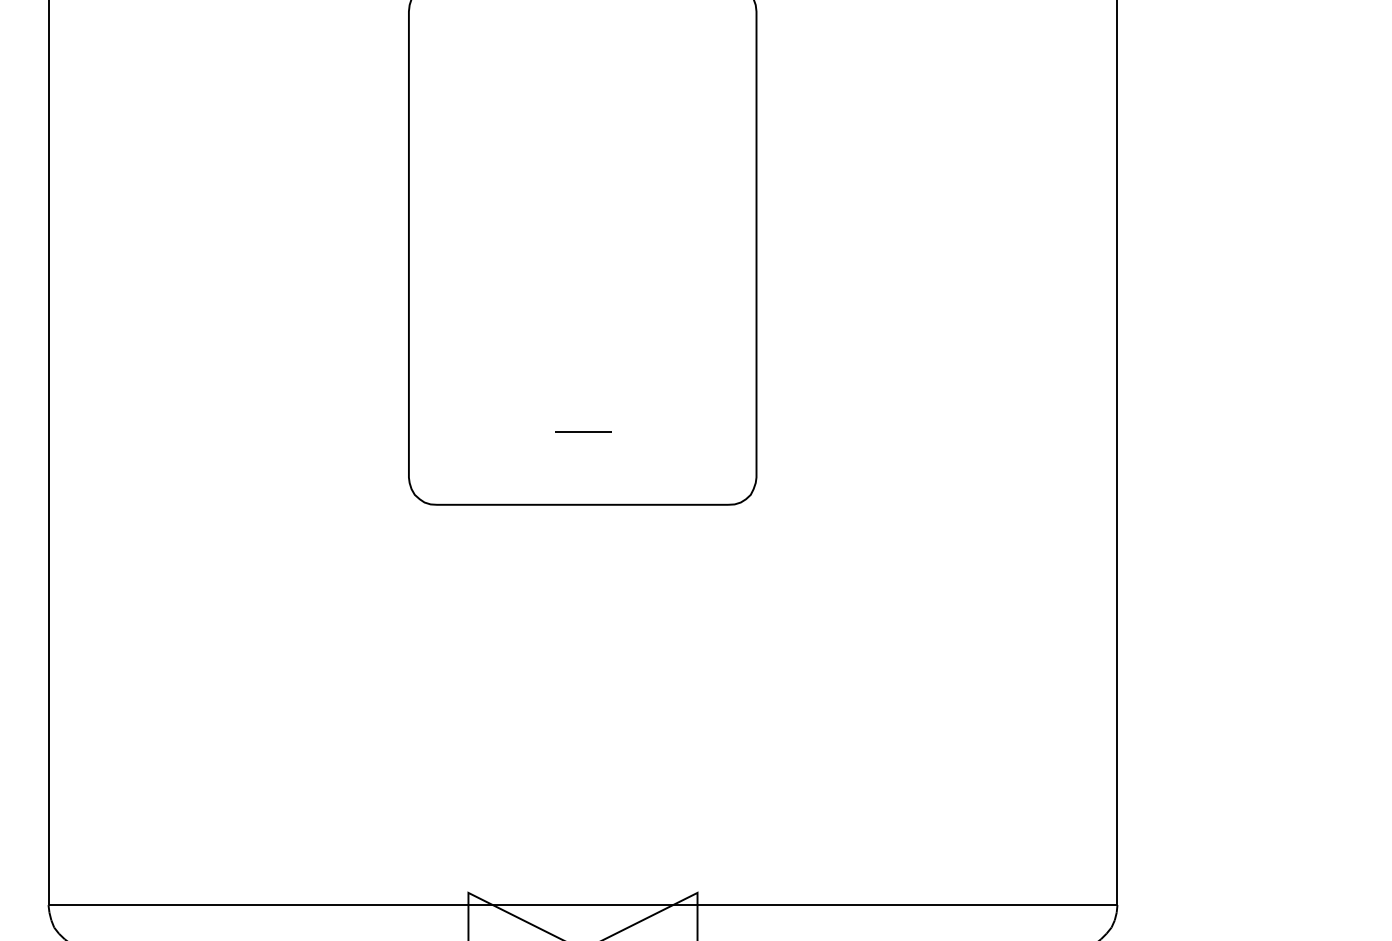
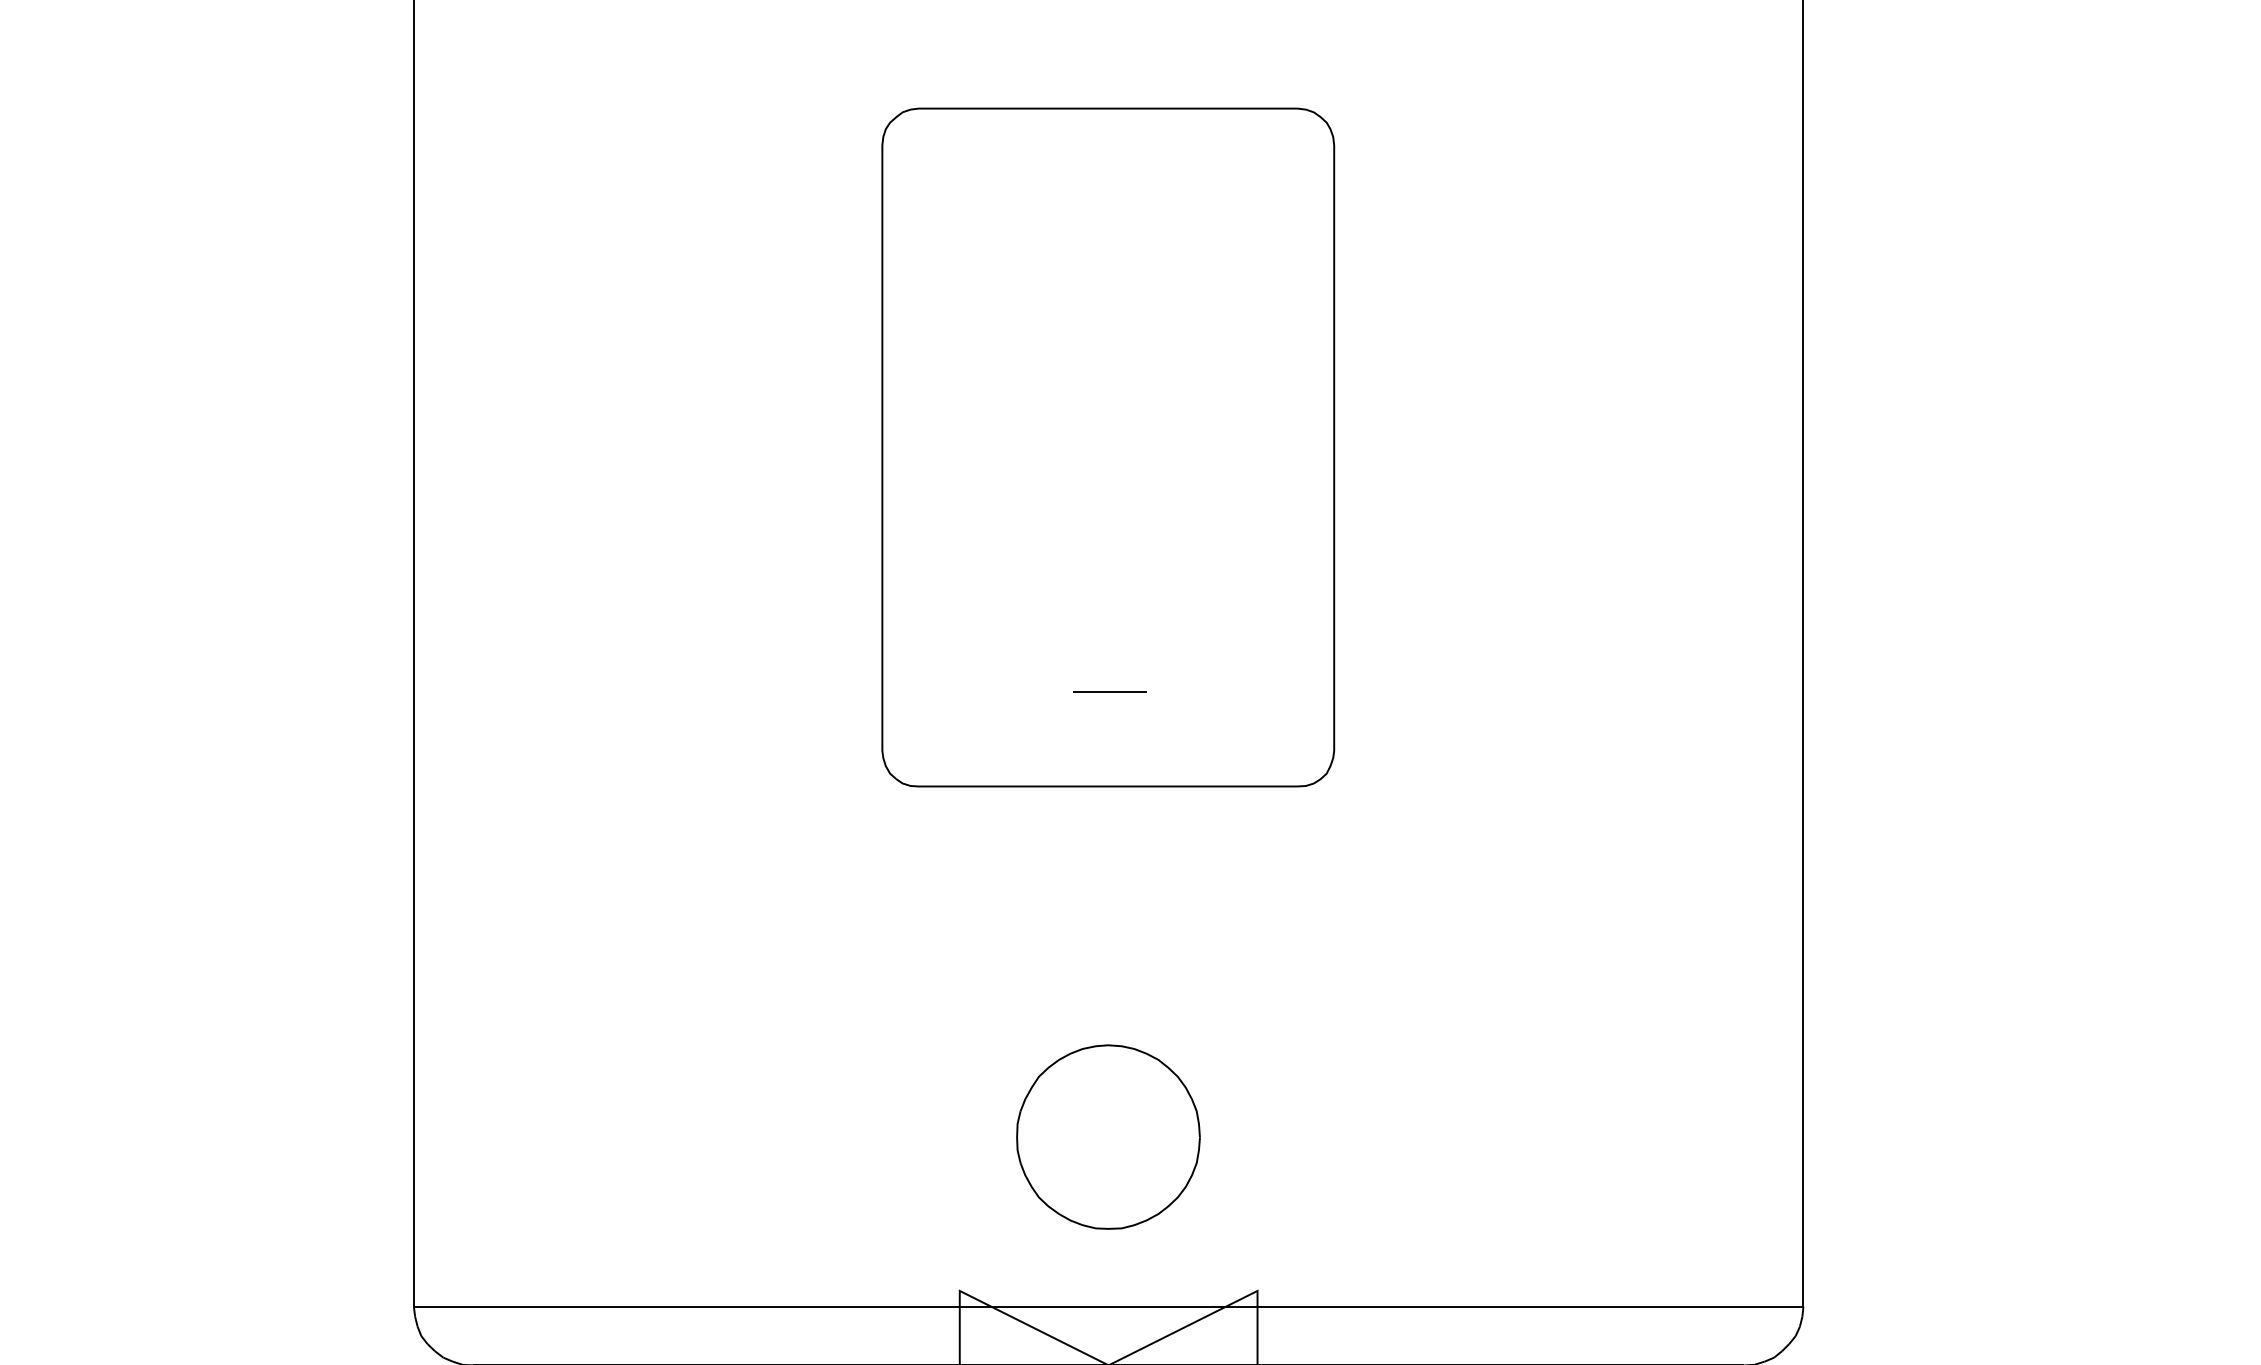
part: (582, 774) -> (1108, 1136), added

